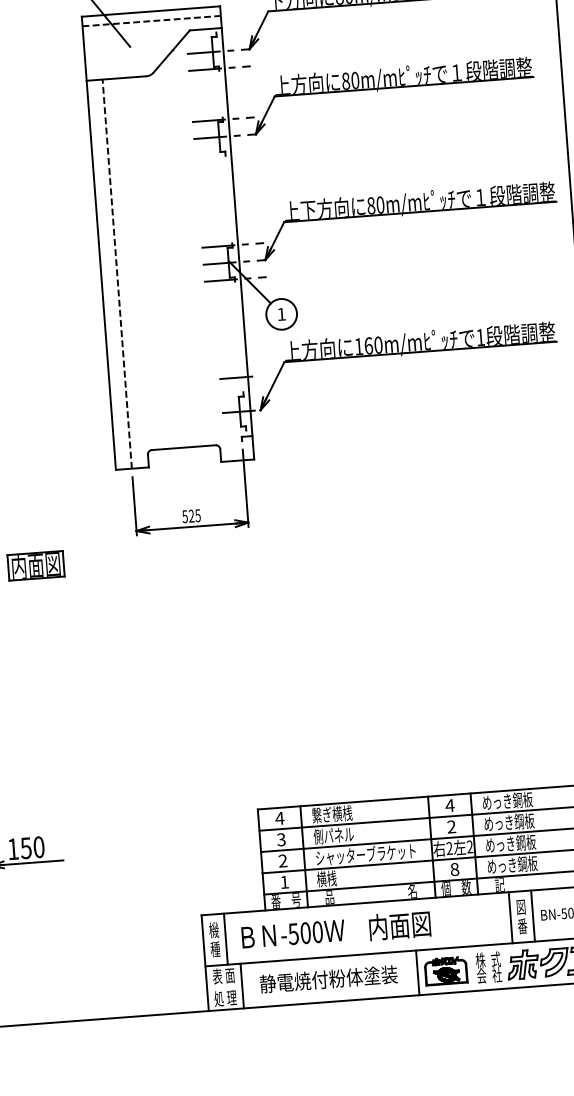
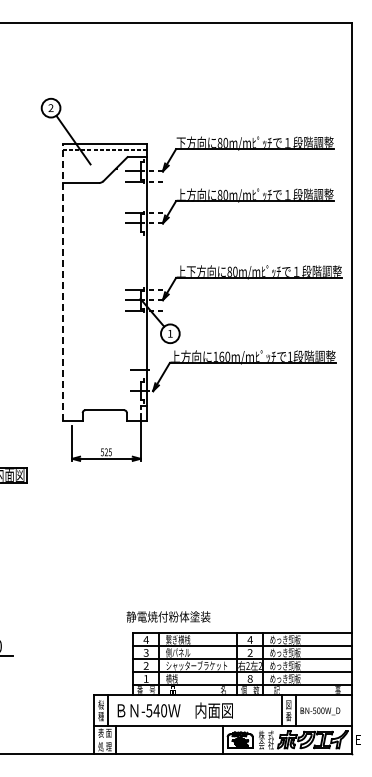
line: (98, 242) -> (62, 281), solid -> dashed
line: (117, 273) -> (72, 301), removed
text: (305, 932) -> (156, 710), -500 -> -540
text: (328, 978) -> (168, 616), moved

